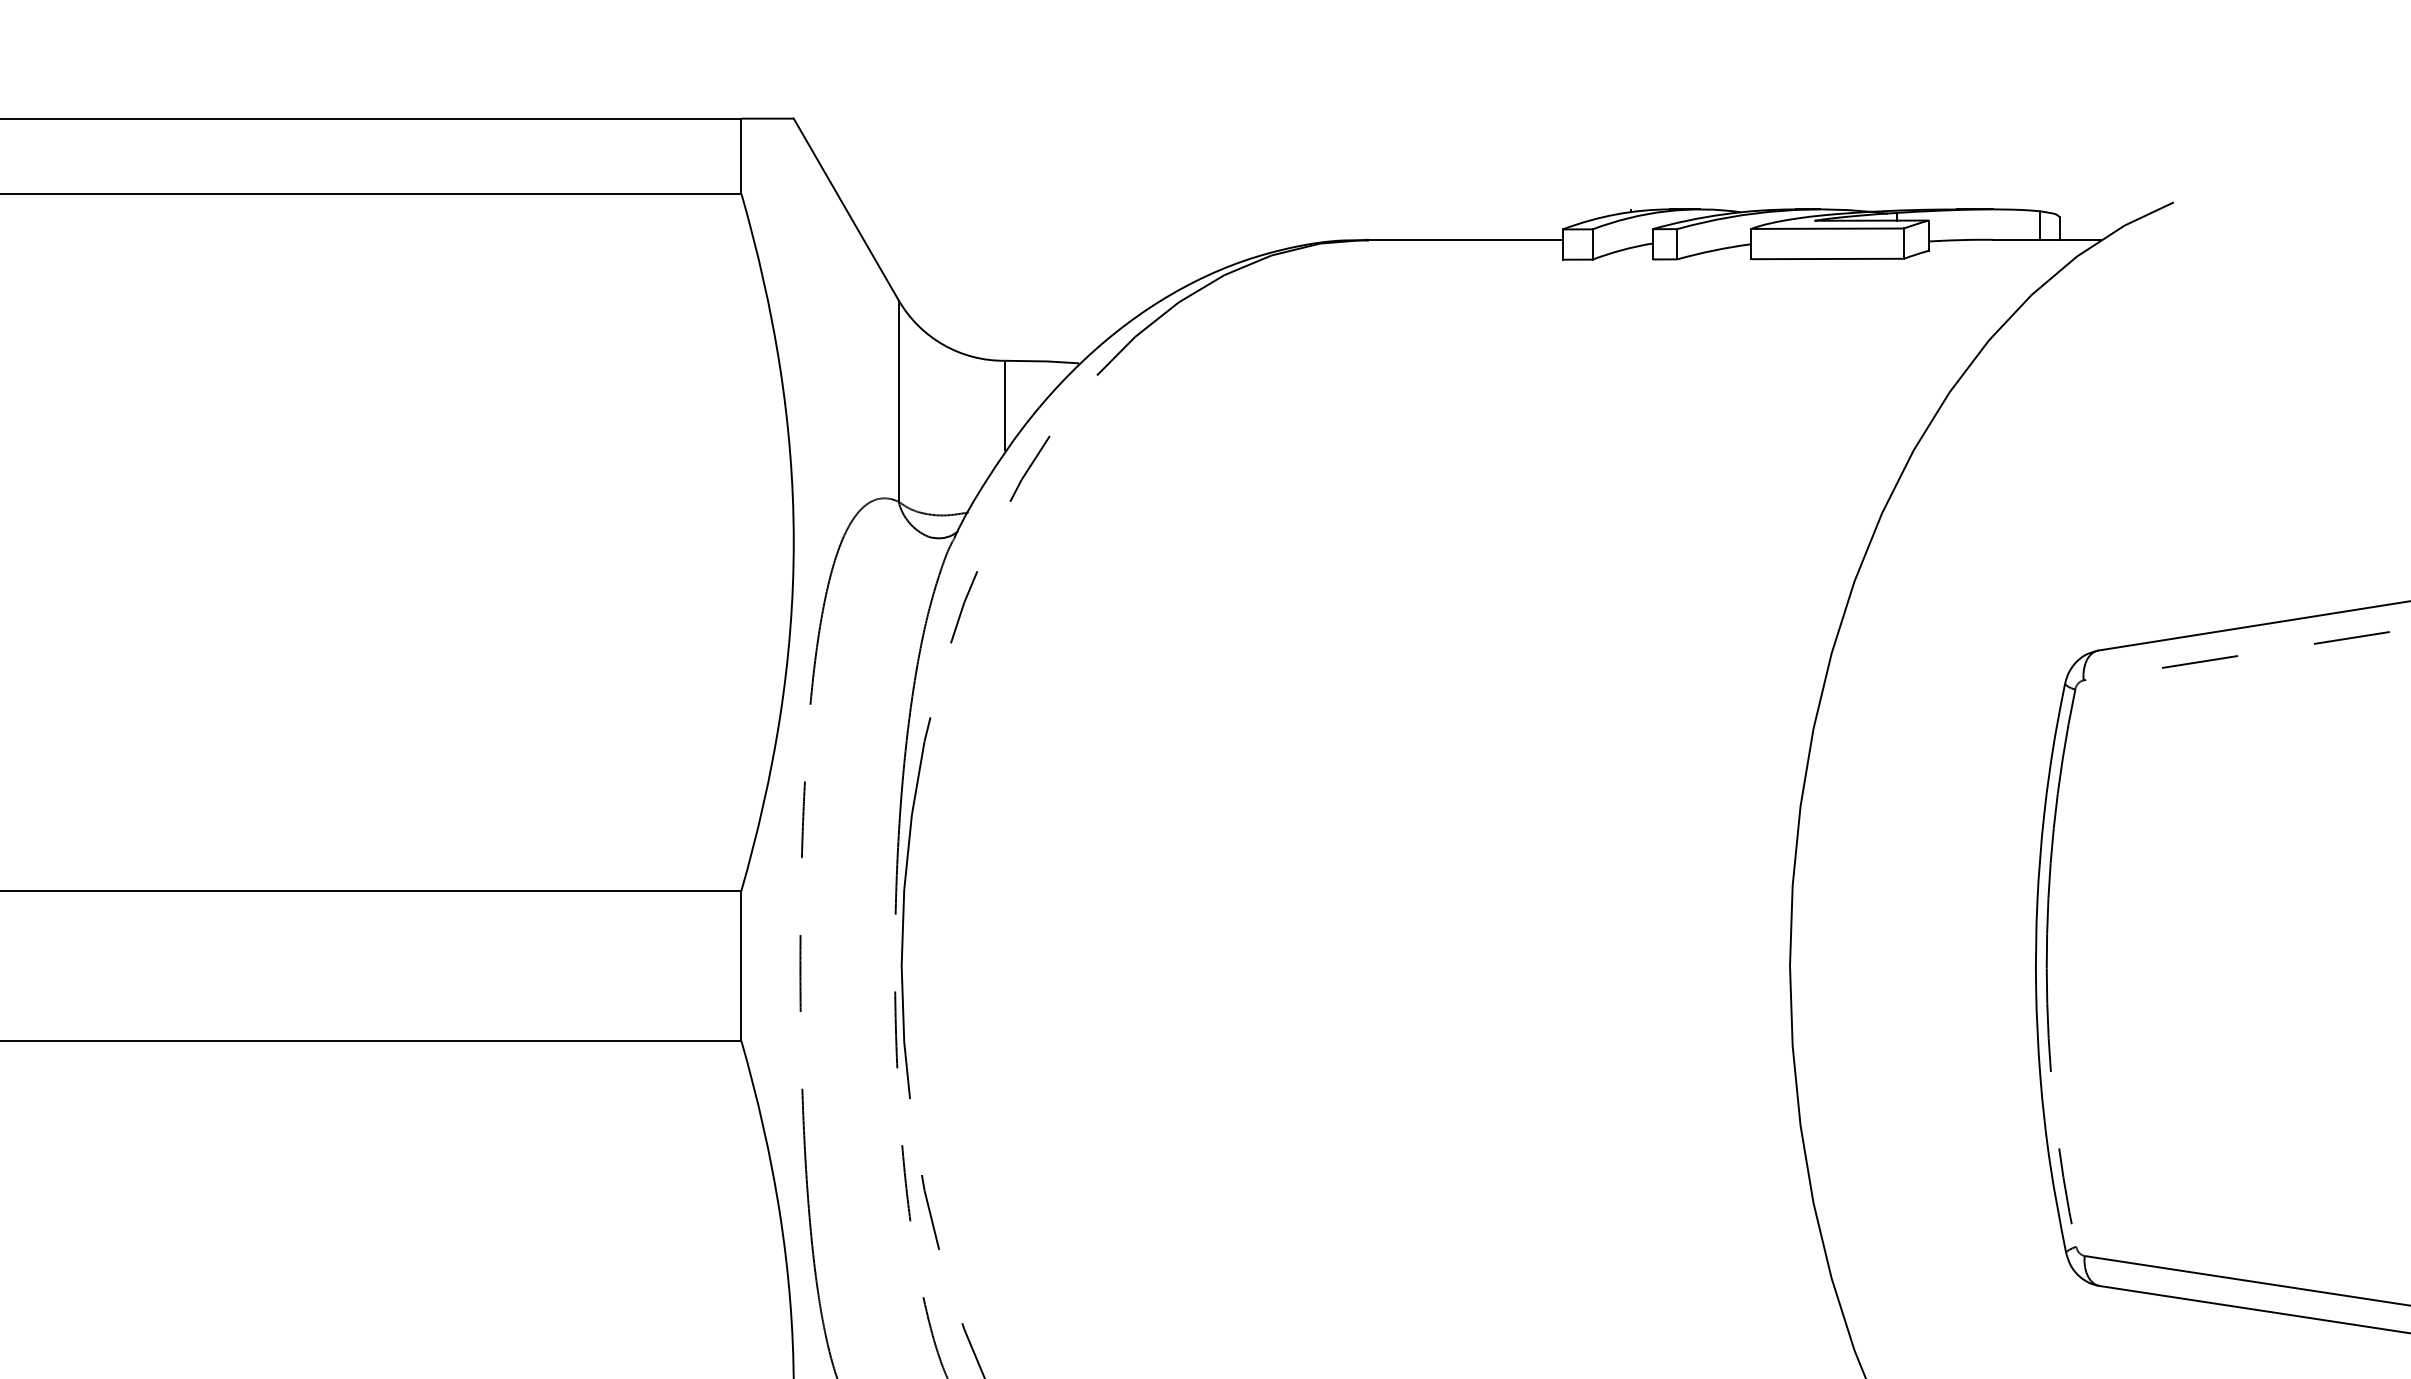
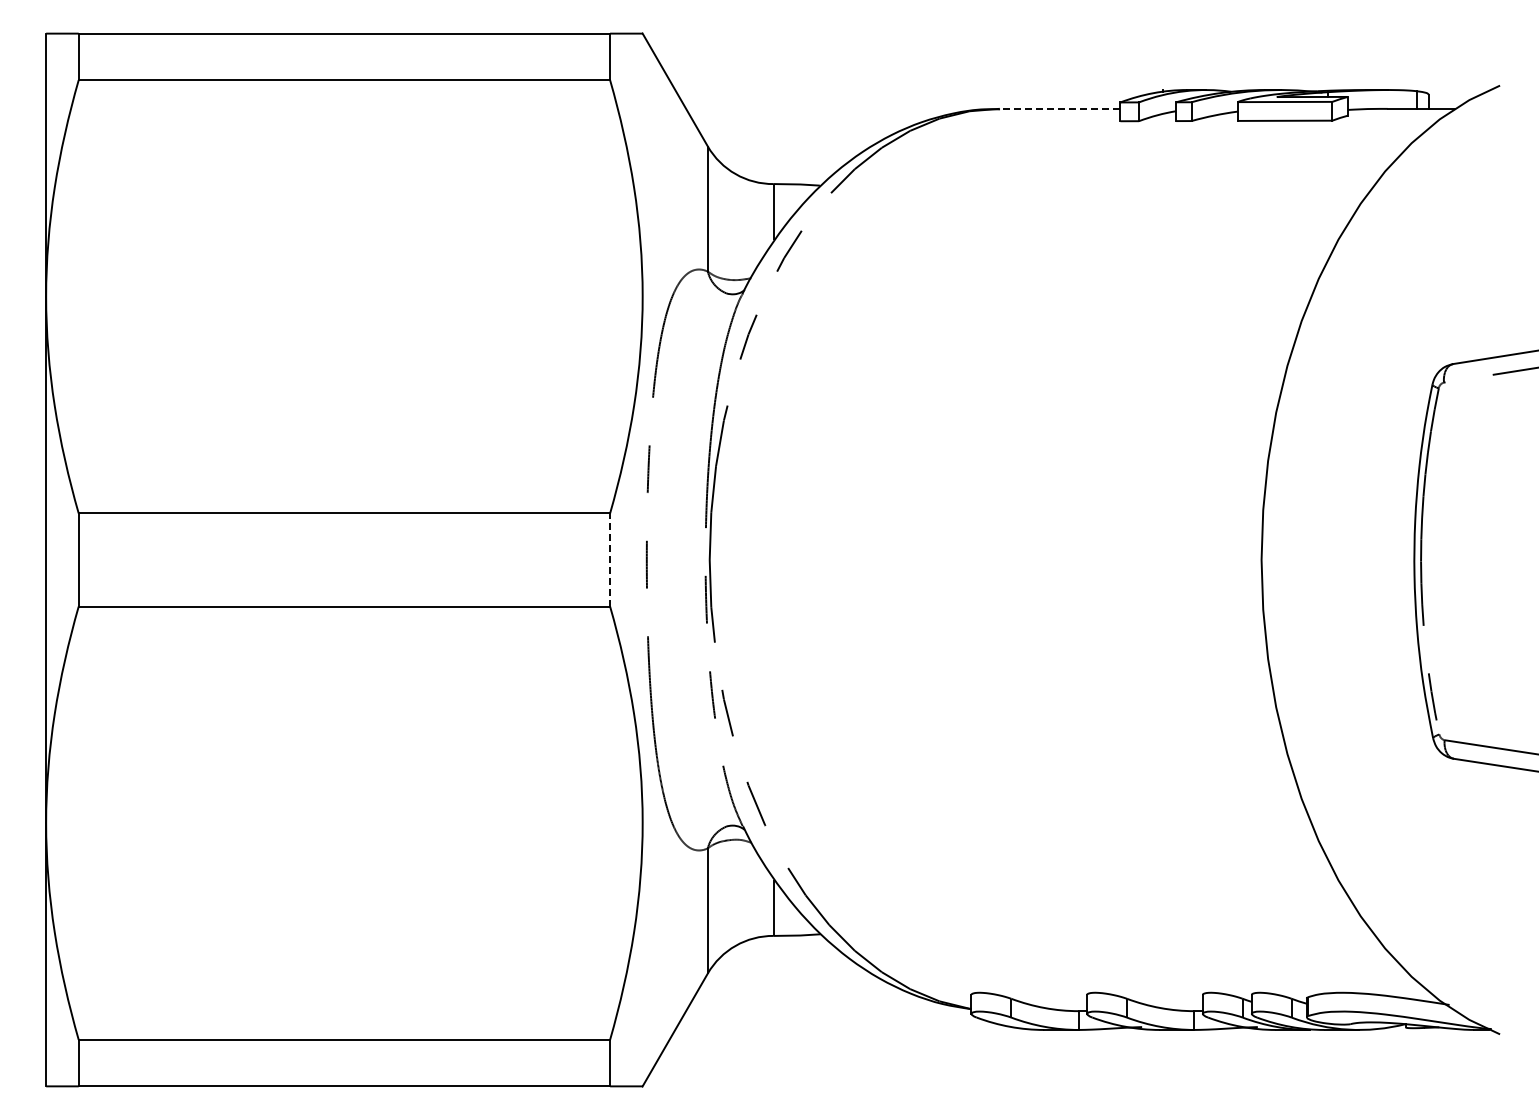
line: (1464, 239) -> (1059, 108), solid -> dashed
line: (741, 966) -> (610, 560), solid -> dashed

